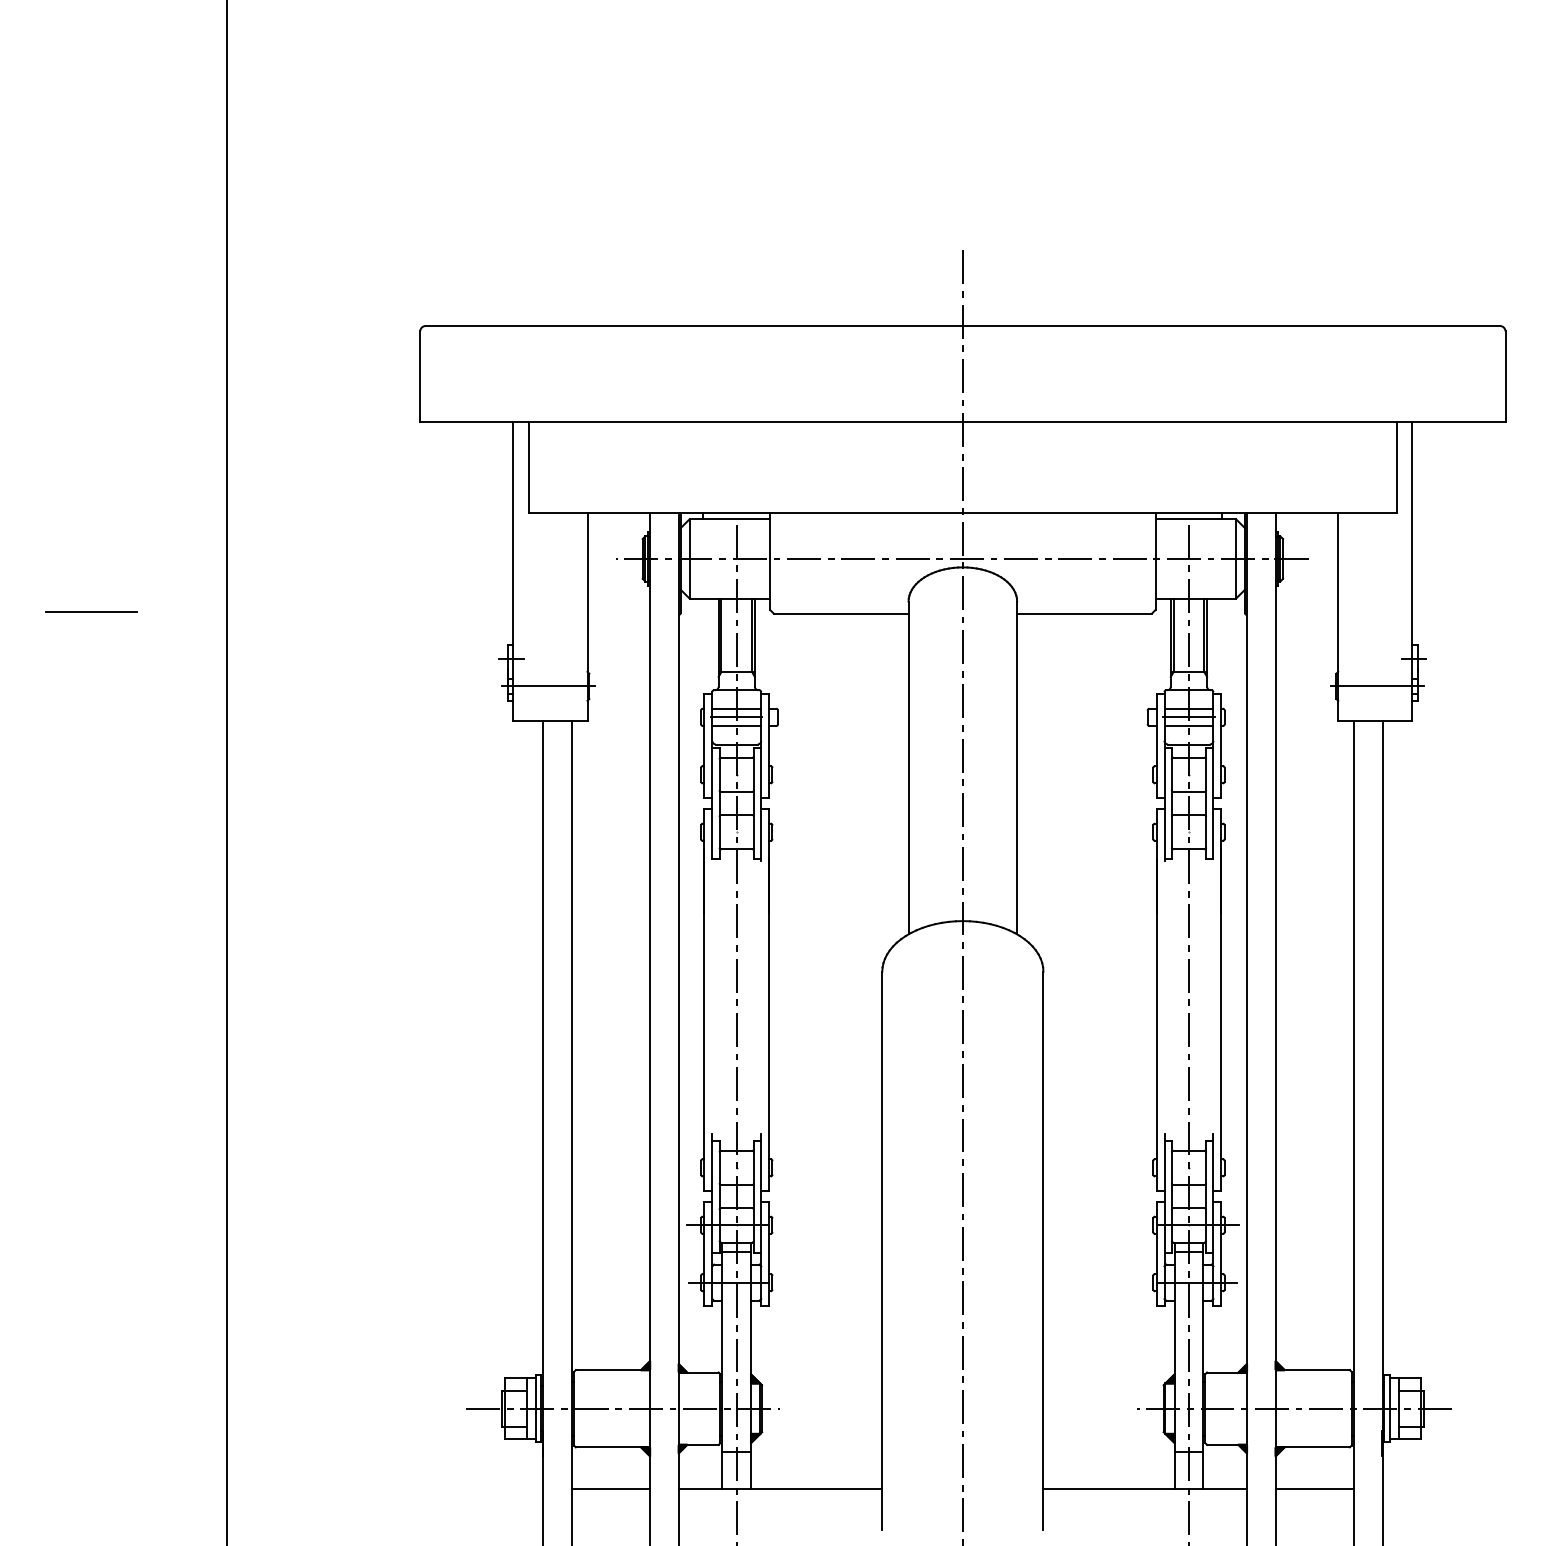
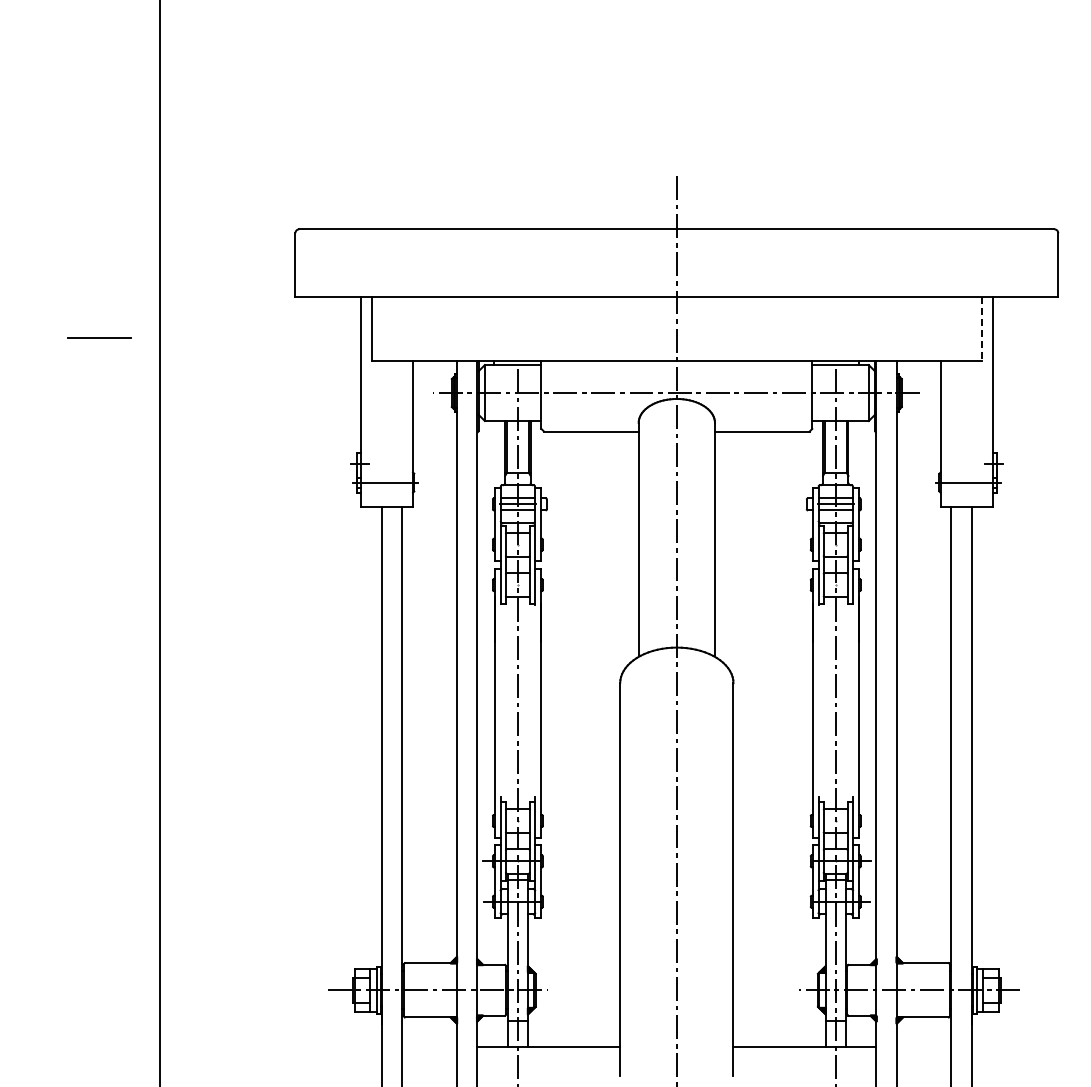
line: (1396, 467) -> (981, 328), solid -> dashed
line: (91, 610) -> (99, 337), moved
line: (610, 1488) -> (429, 1046), removed
line: (1313, 1488) -> (923, 1046), removed

